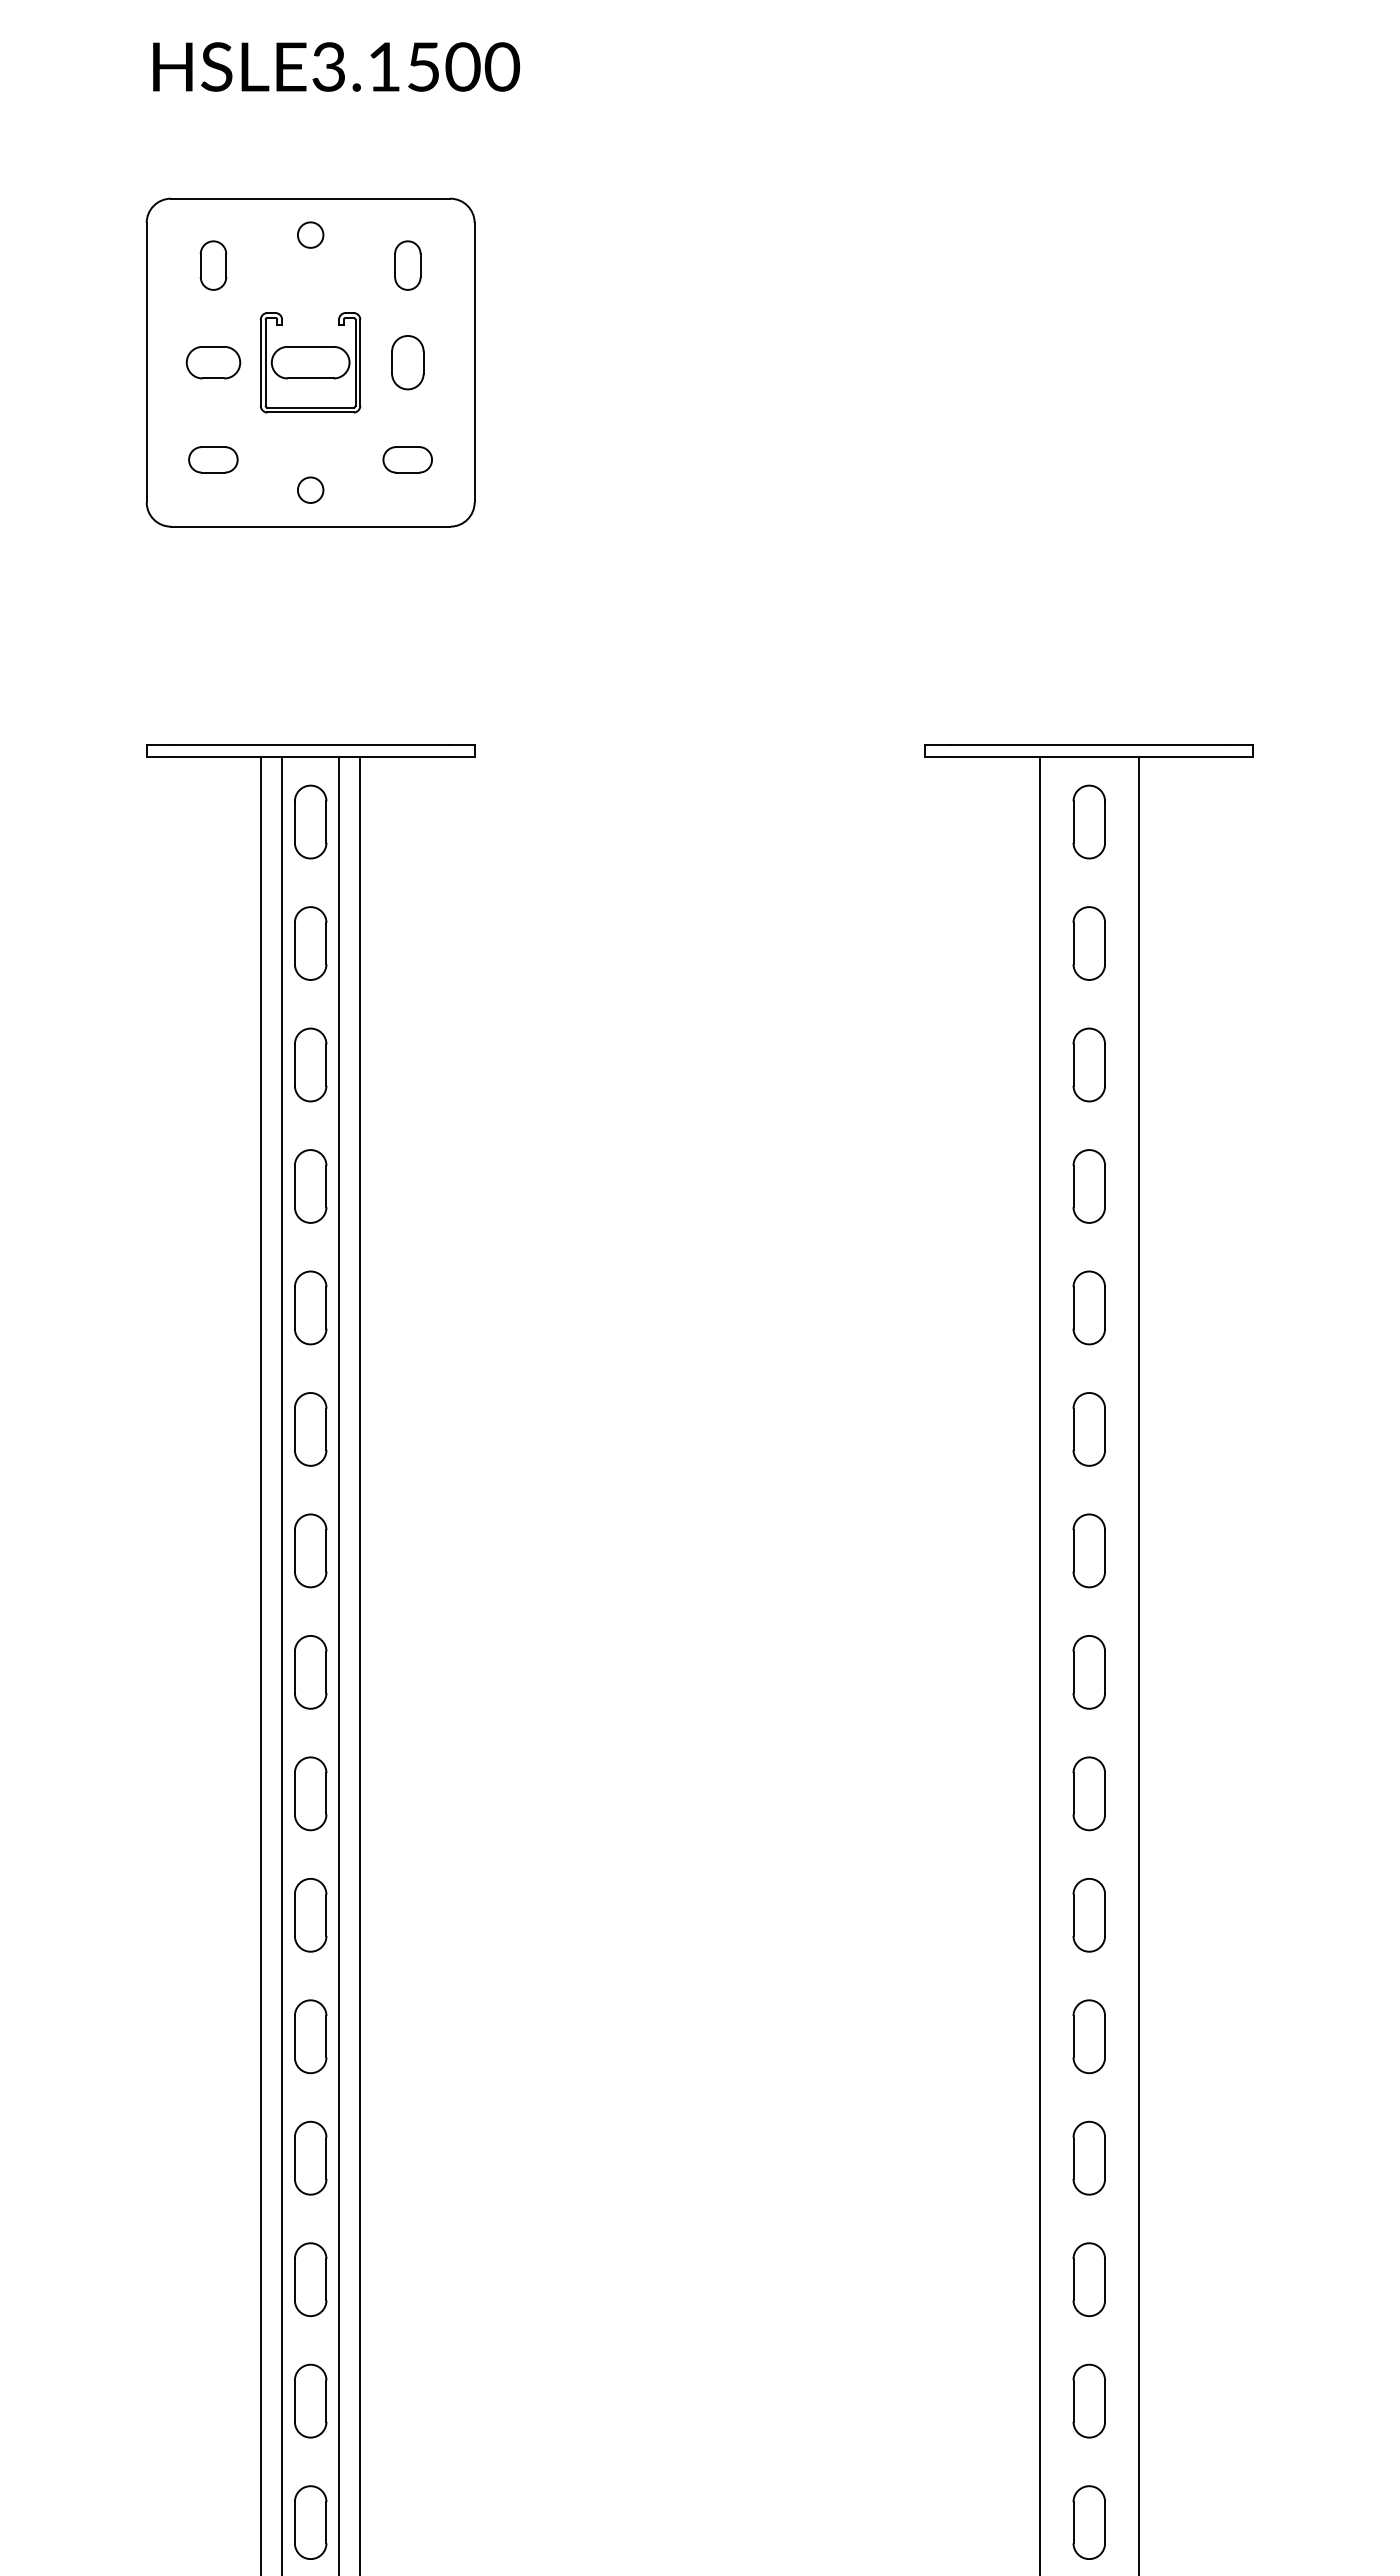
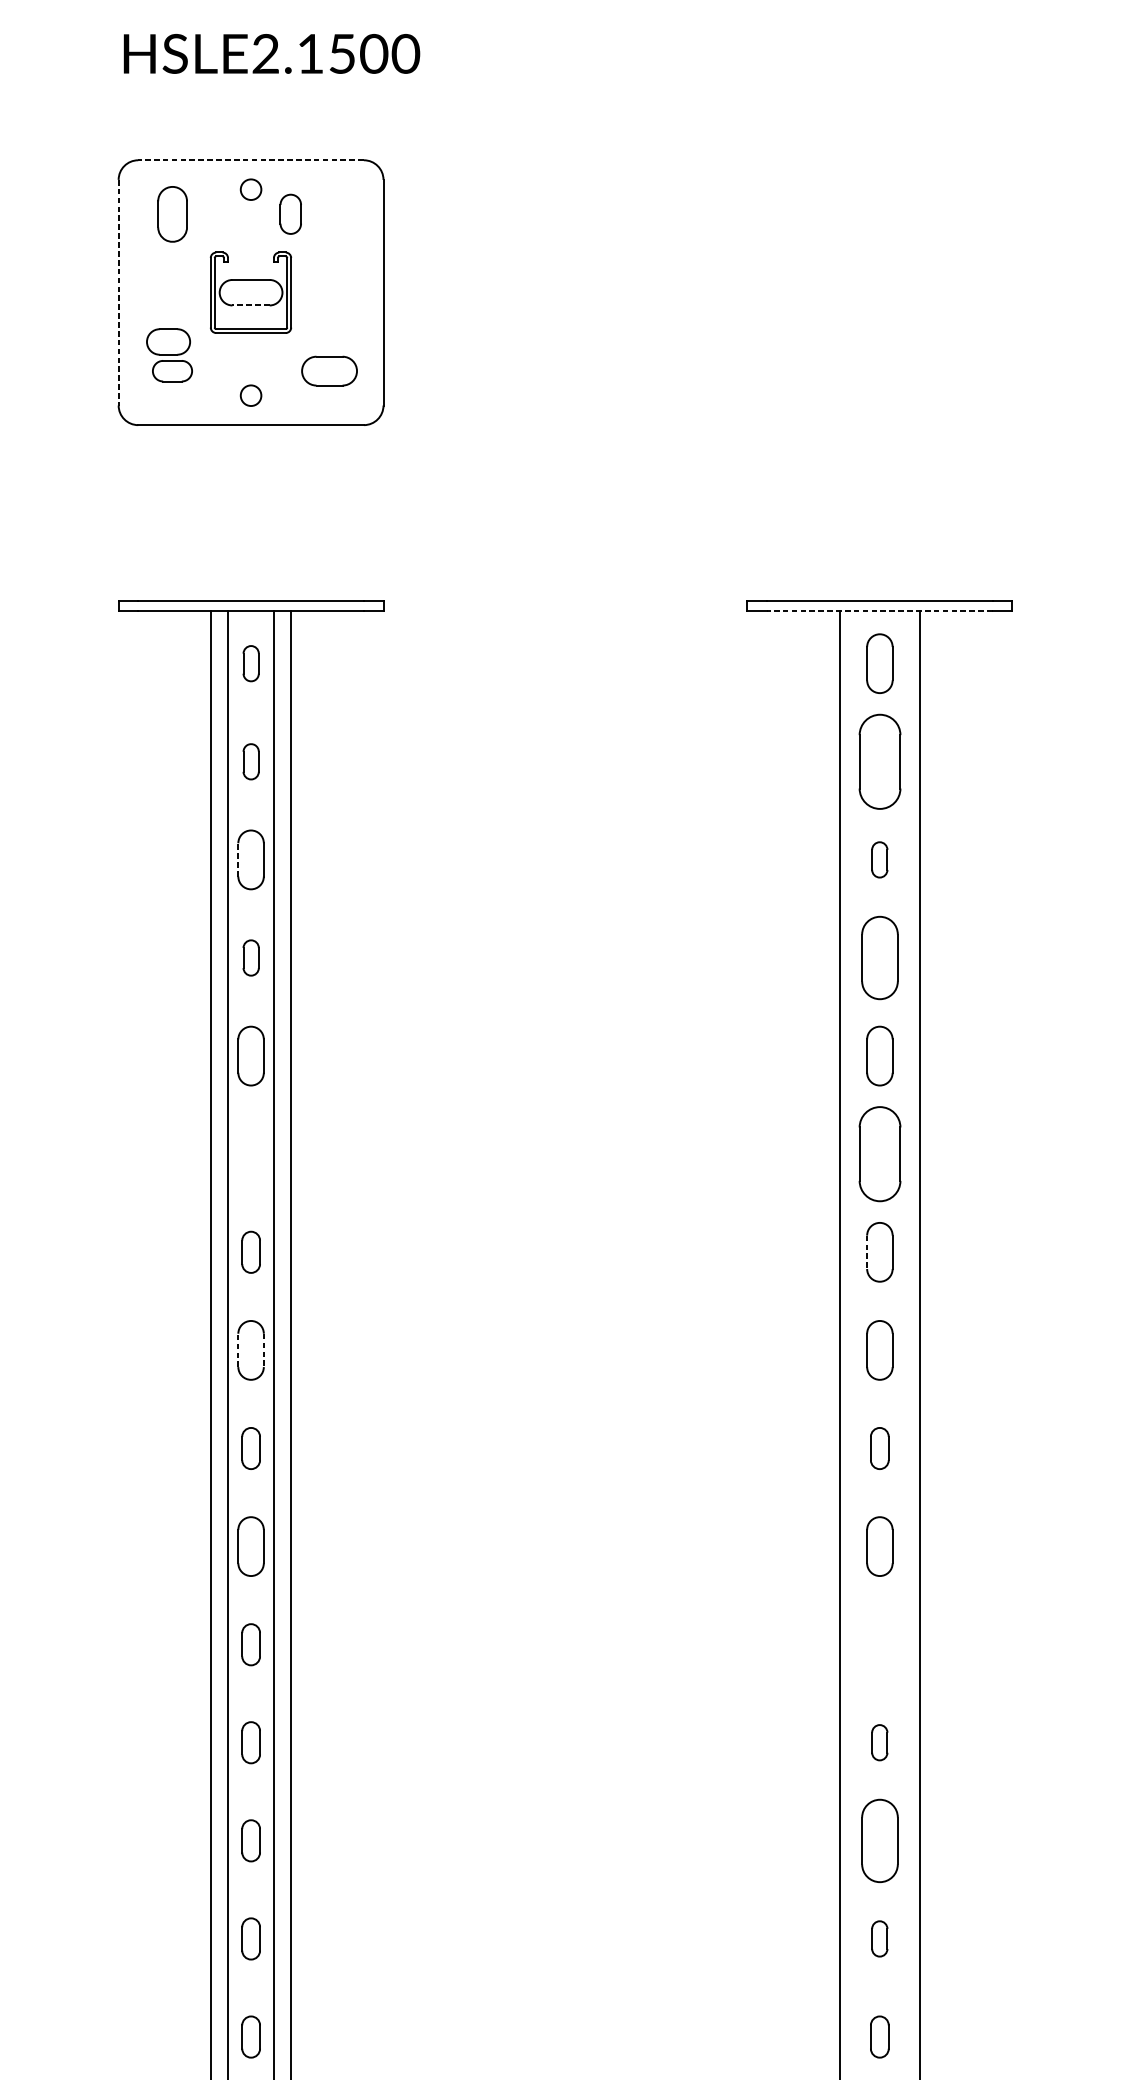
text: (328, 67) -> (265, 54), HSLE3.1500 -> HSLE2.1500
line: (310, 198) -> (250, 160), solid -> dashed
part: (213, 265) -> (172, 214), size x1.4
part: (407, 265) -> (290, 214), moved
line: (146, 362) -> (118, 292), solid -> dashed
part: (213, 362) -> (168, 341), moved
part: (407, 362) -> (329, 292), removed
line: (310, 378) -> (250, 305), solid -> dashed
part: (407, 459) -> (329, 370), size x1.4
line: (1089, 756) -> (880, 610), solid -> dashed
part: (310, 821) -> (250, 663), size x0.6
part: (310, 943) -> (250, 761), size x0.6
part: (1088, 943) -> (879, 761), size x1.6
part: (1088, 1064) -> (879, 859), size x0.6
line: (294, 1065) -> (238, 860), solid -> dashed
part: (310, 1186) -> (250, 958), size x0.6
part: (1088, 1186) -> (879, 958), size x1.4
part: (310, 1429) -> (250, 1154), removed
part: (1088, 1429) -> (879, 1154), size x1.6
part: (310, 1550) -> (250, 1251), size x0.7
line: (1073, 1550) -> (867, 1251), solid -> dashed
line: (294, 1672) -> (238, 1350), solid -> dashed
line: (326, 1672) -> (263, 1350), solid -> dashed
part: (310, 1793) -> (250, 1448), size x0.7
part: (1088, 1793) -> (879, 1448), size x0.7
part: (310, 2036) -> (250, 1644), size x0.7
part: (1088, 2036) -> (879, 1644), removed
part: (310, 2157) -> (250, 1742), size x0.7
part: (1088, 2157) -> (879, 1742), size x0.6
part: (310, 2279) -> (250, 1840), size x0.7
part: (1088, 2279) -> (879, 1840), size x1.4
part: (310, 2400) -> (250, 1938), size x0.7
part: (1088, 2400) -> (879, 1938), size x0.6
part: (310, 2522) -> (250, 2036), size x0.7
part: (1088, 2522) -> (879, 2036), size x0.7

